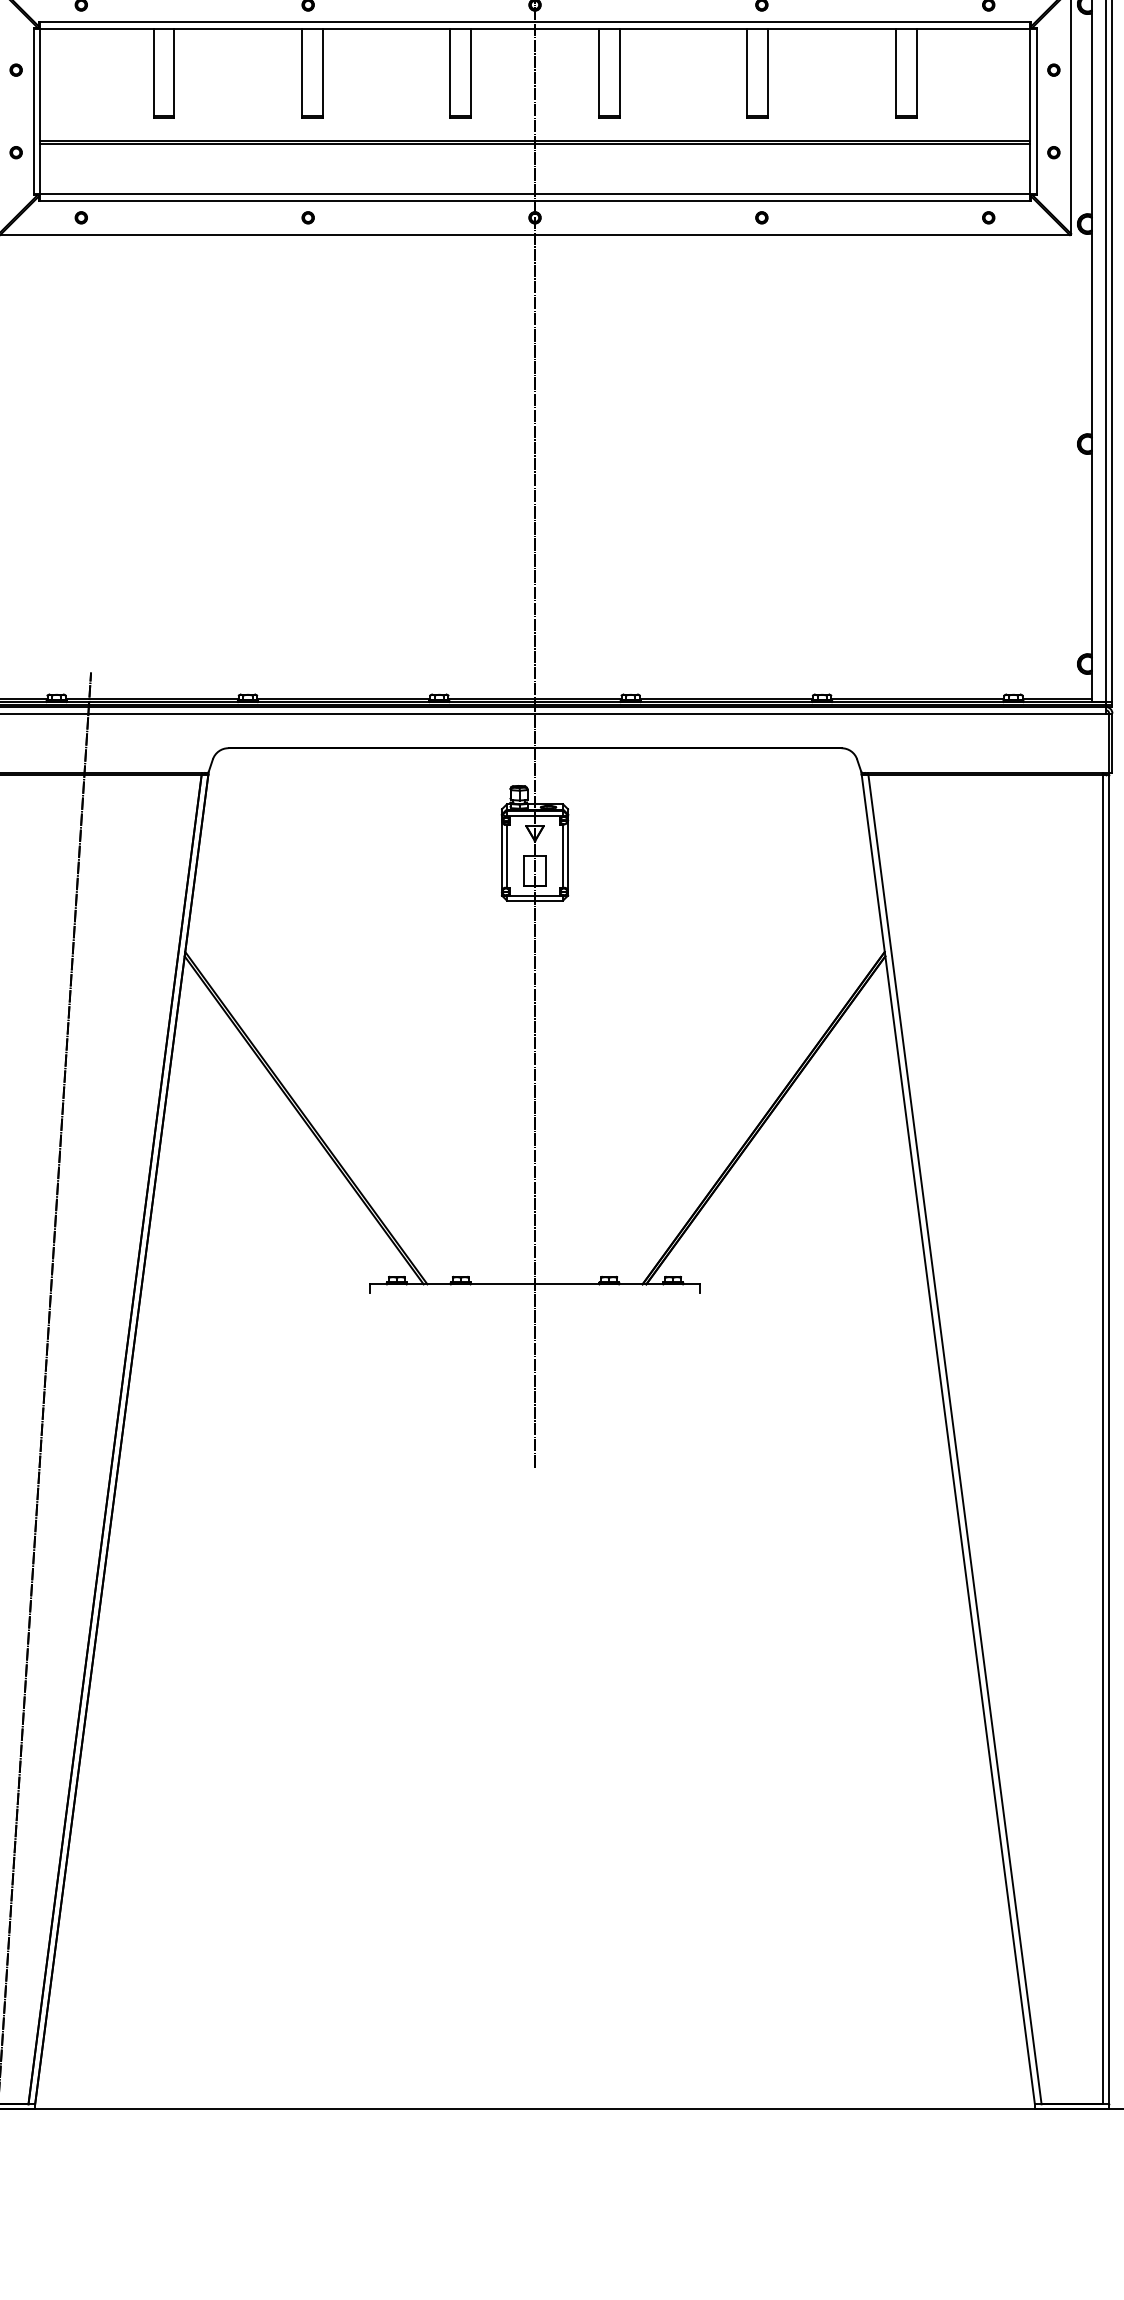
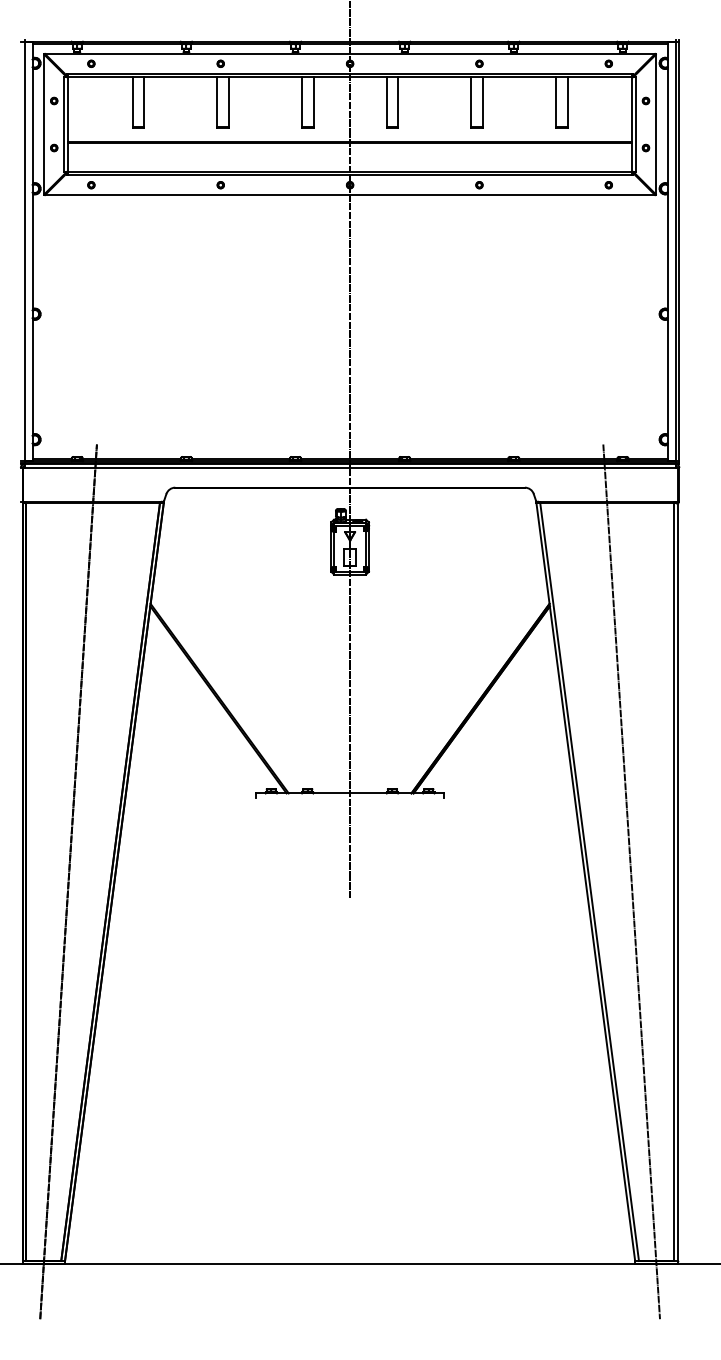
line: (1028, 1438) -> (631, 881), added

